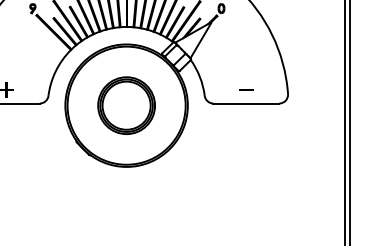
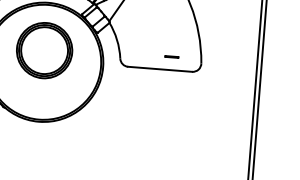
line: (246, 89) -> (172, 56), moved
part: (126, 105) -> (44, 50), moved

